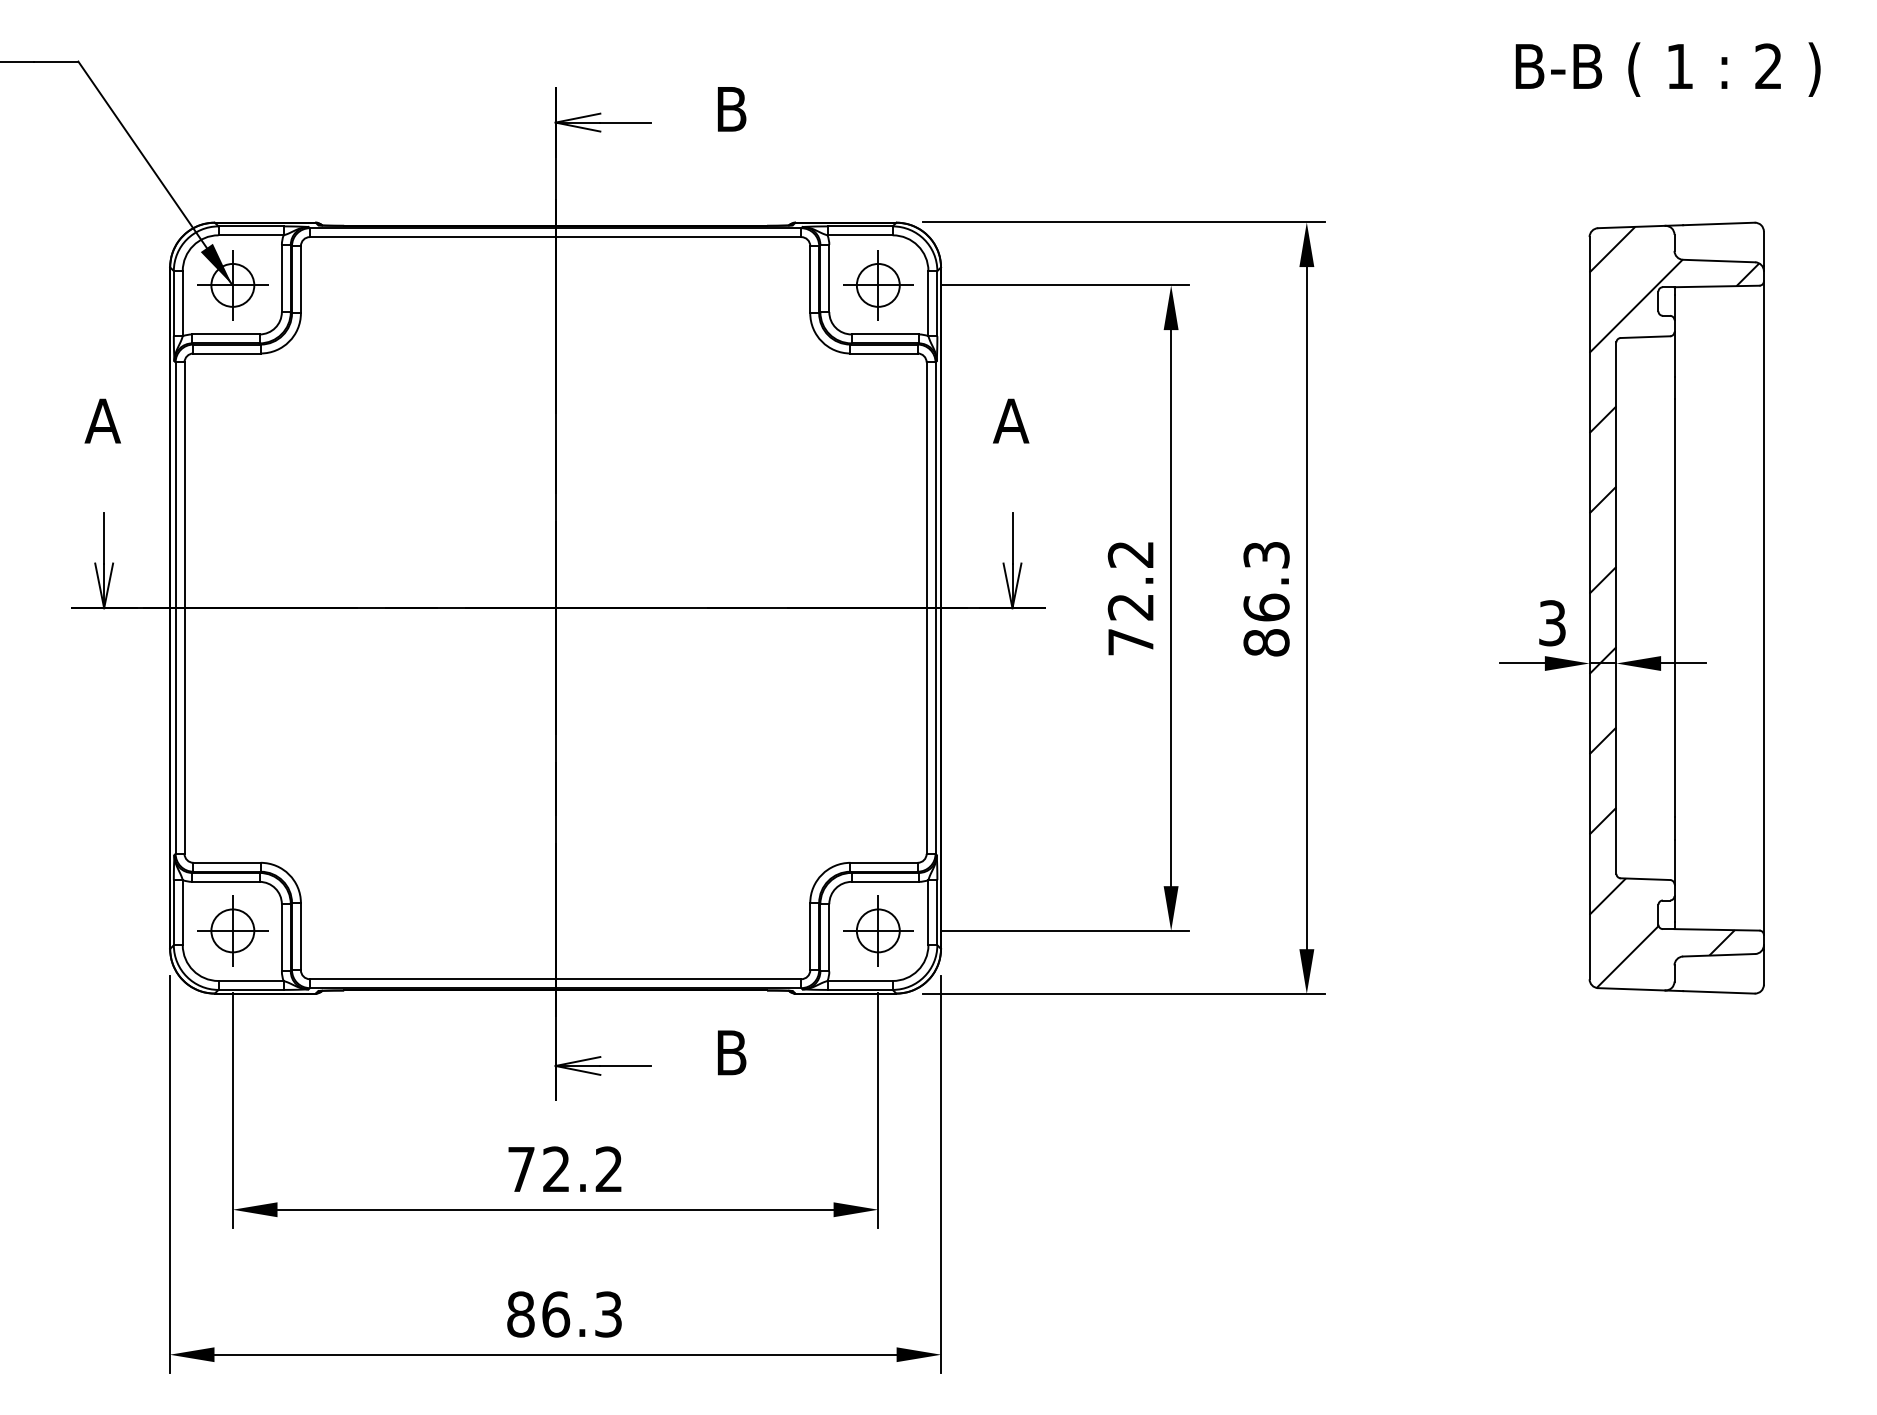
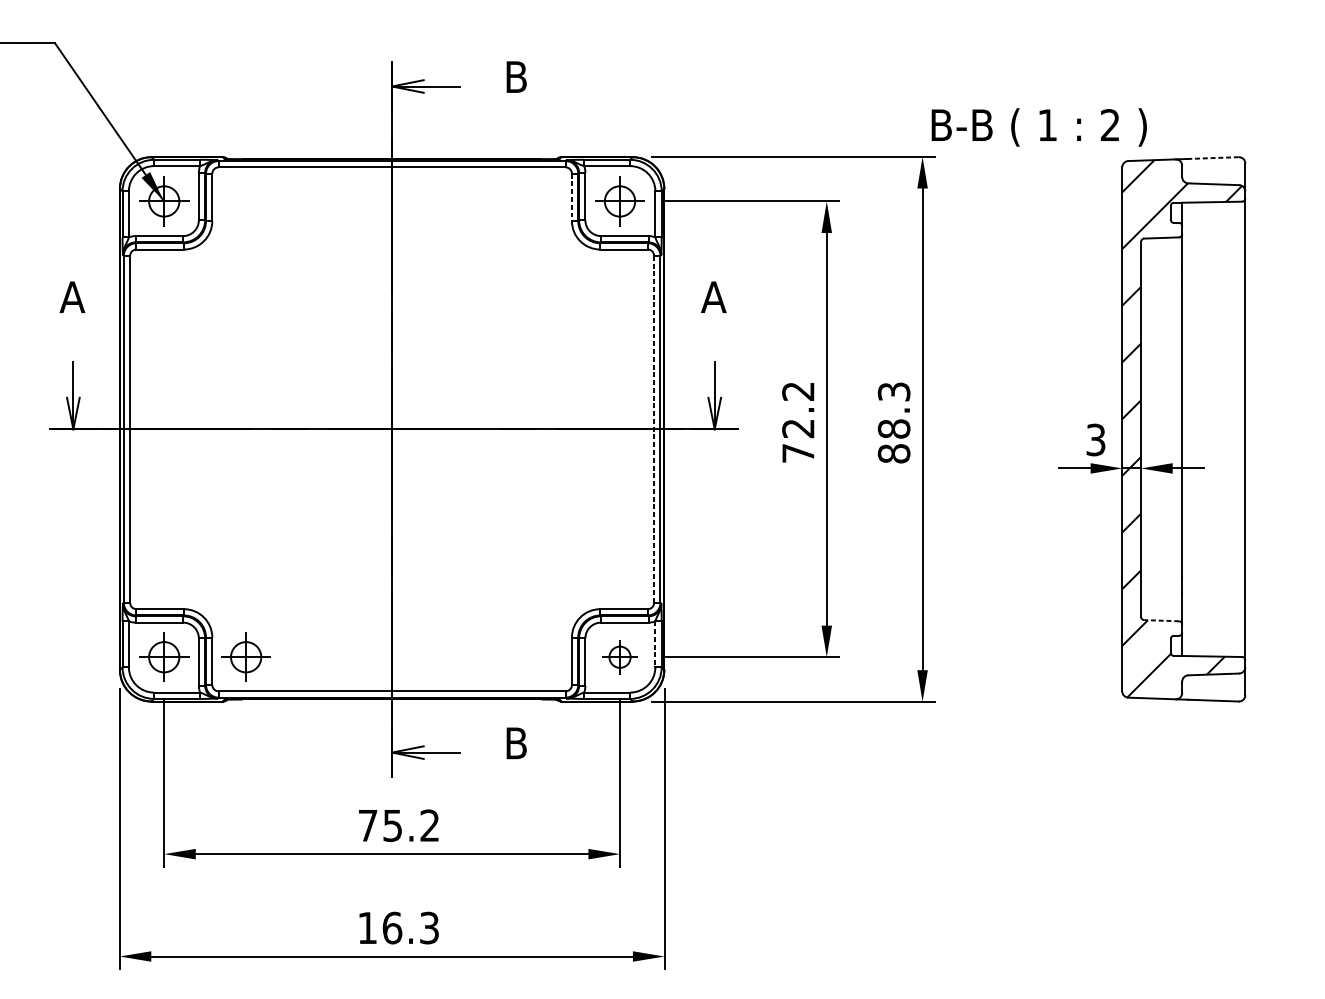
text: (1667, 69) -> (1038, 127), moved
line: (1718, 223) -> (1213, 157), solid -> dashed
line: (810, 279) -> (572, 197), solid -> dashed
text: (1266, 607) -> (894, 428), 86.3 -> 88.3
line: (926, 608) -> (654, 429), solid -> dashed
line: (1645, 879) -> (1161, 620), solid -> dashed
line: (928, 912) -> (655, 644), solid -> dashed
part: (348, 930) -> (245, 656), added
part: (878, 930) -> (620, 656), size x0.7
text: (556, 1169) -> (392, 825), 72.2 -> 75.2
text: (520, 1314) -> (367, 928), 86.3 -> 16.3

